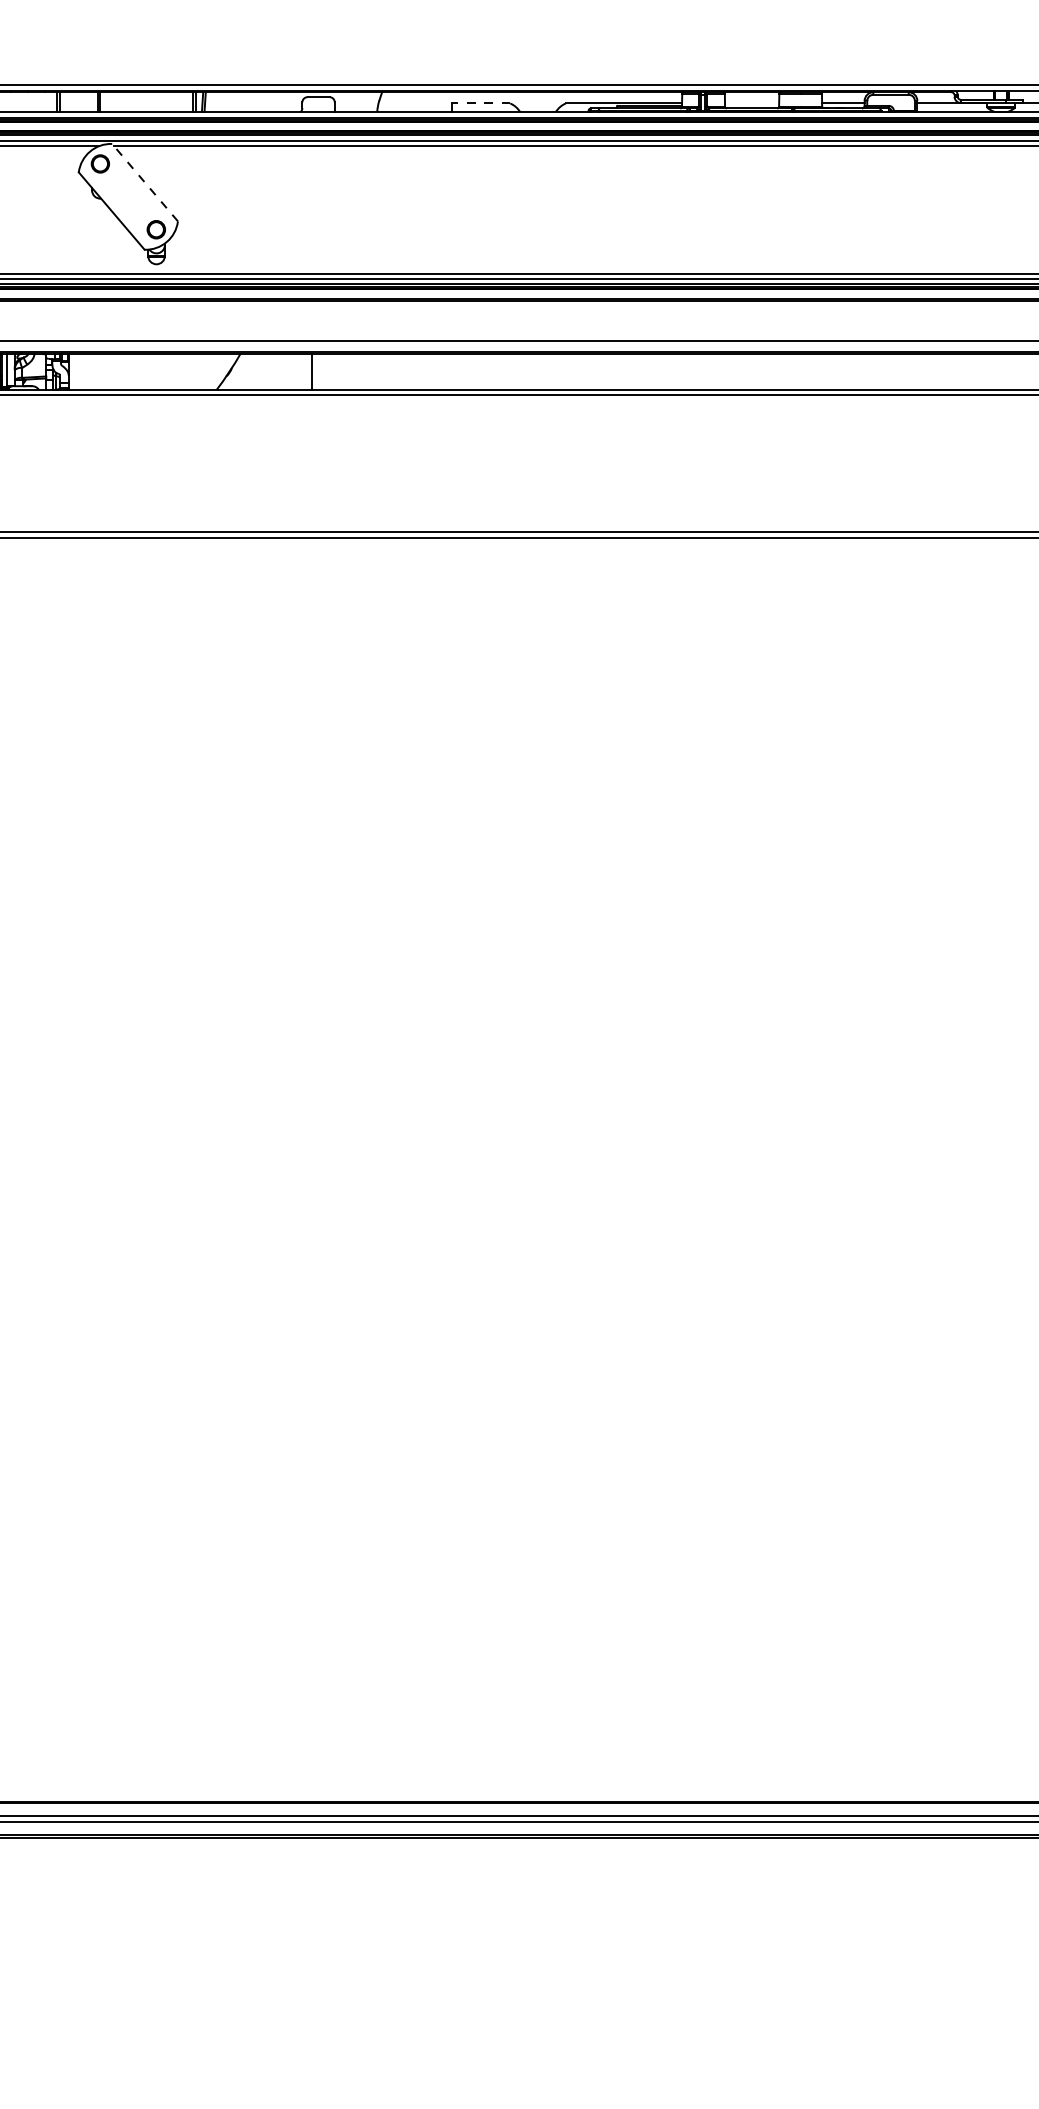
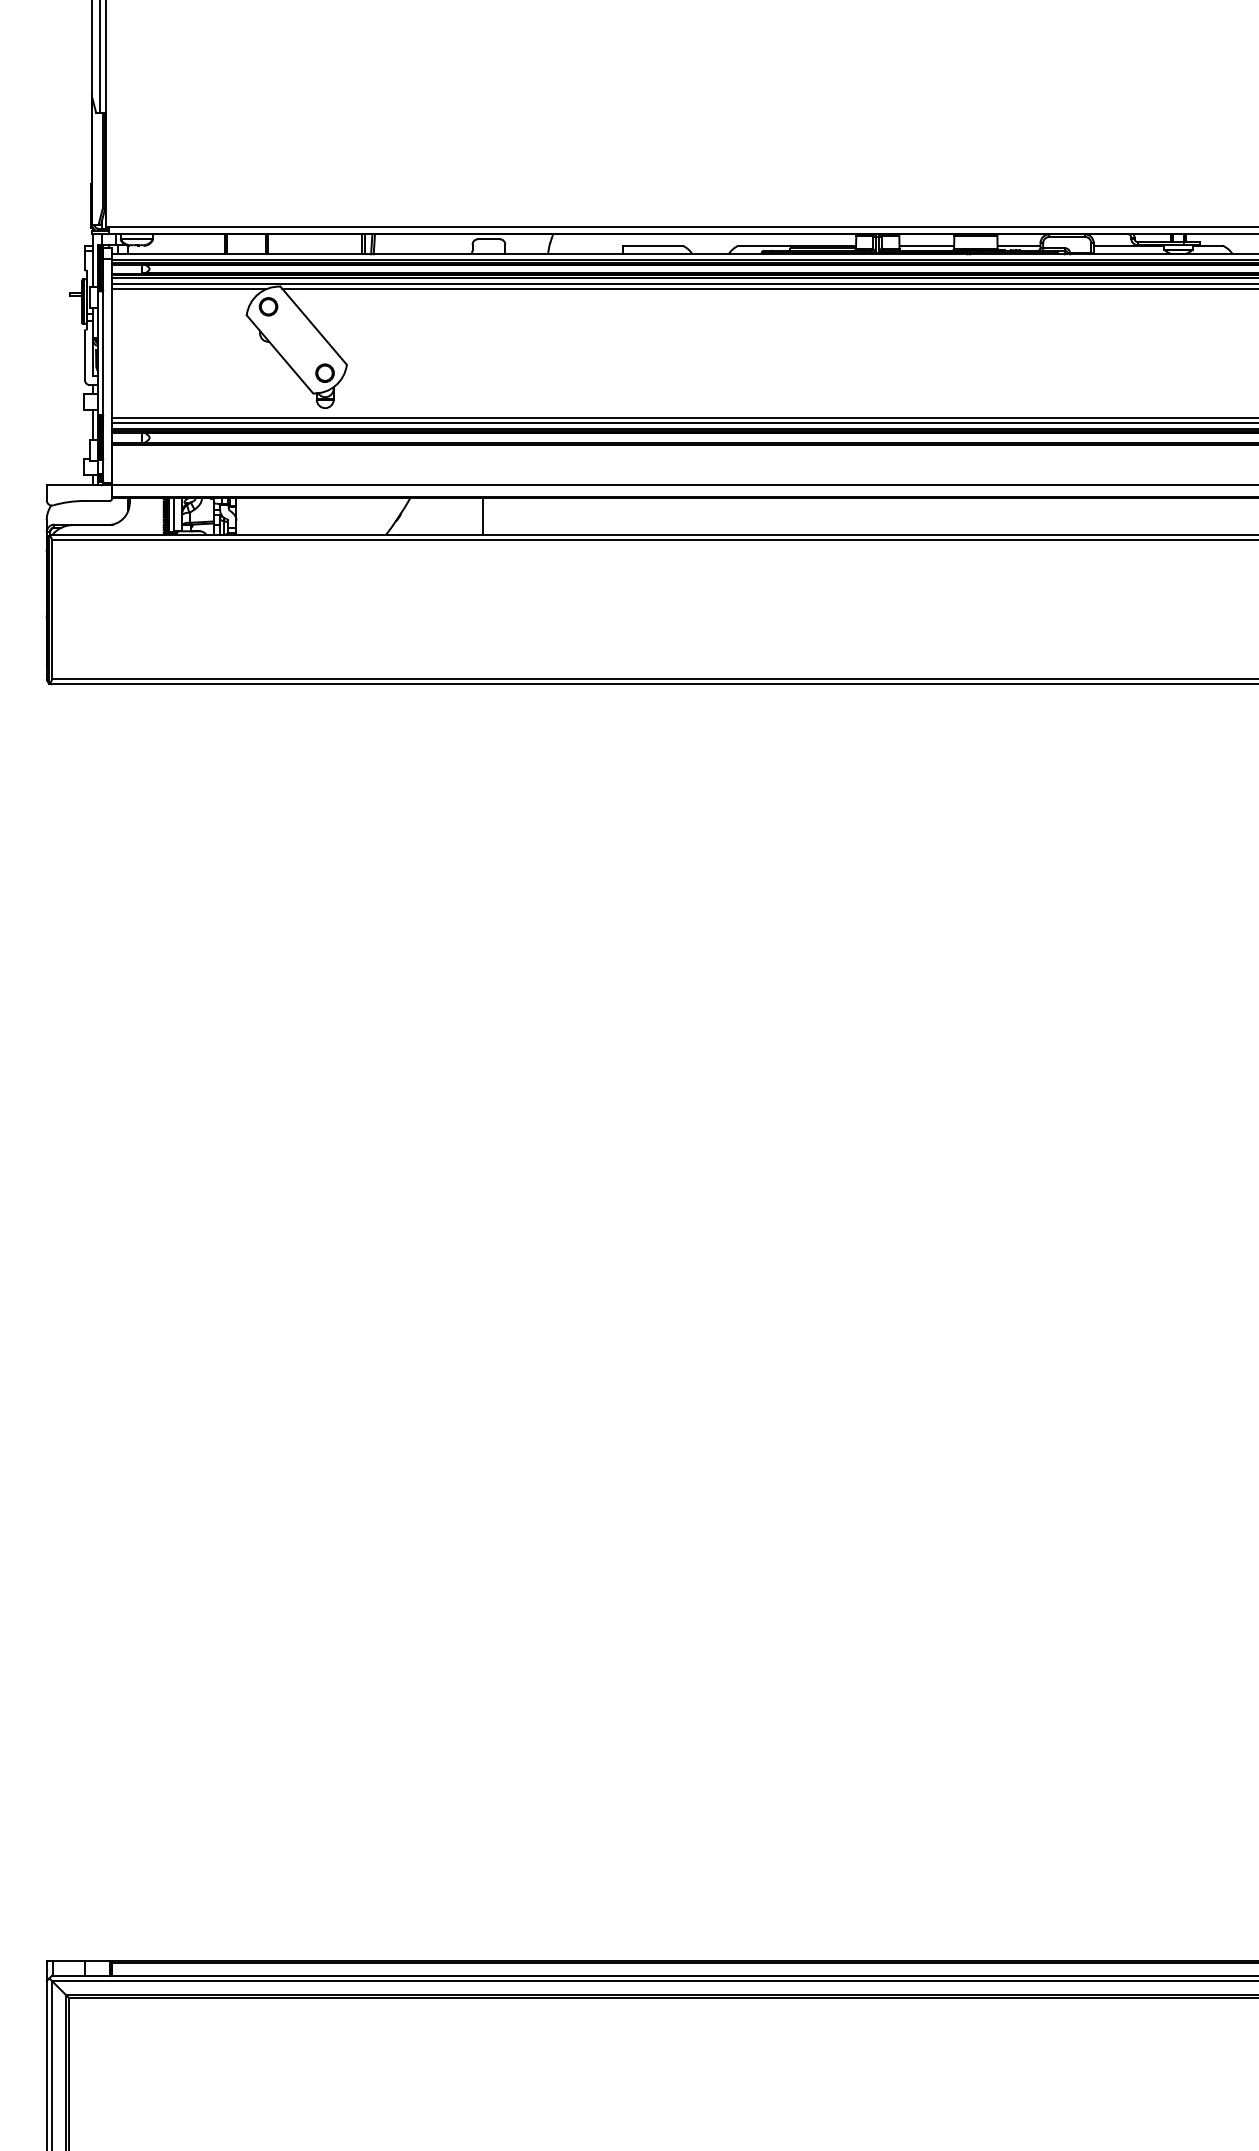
line: (480, 103) -> (652, 245), dashed -> solid
line: (751, 103) -> (926, 245), added
line: (144, 182) -> (313, 325), dashed -> solid

